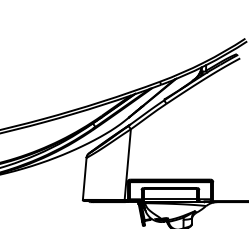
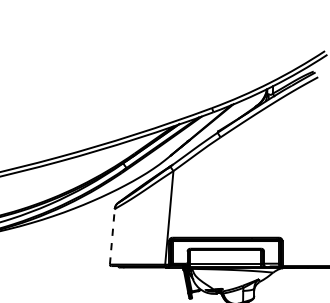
line: (84, 178) -> (112, 236), solid -> dashed

